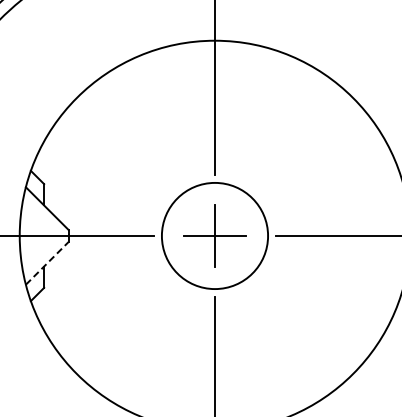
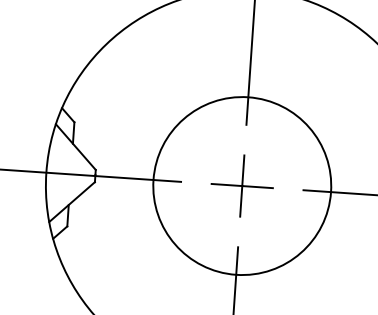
circle: (214, 235) -> (241, 185), size x1.67
line: (47, 263) -> (72, 202), dashed -> solid

